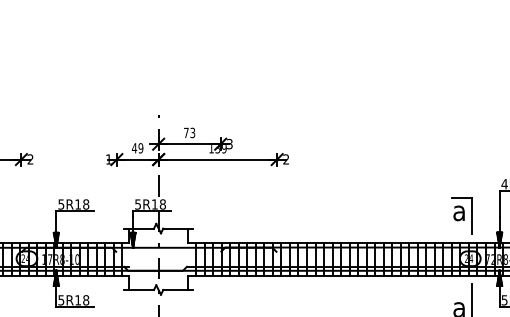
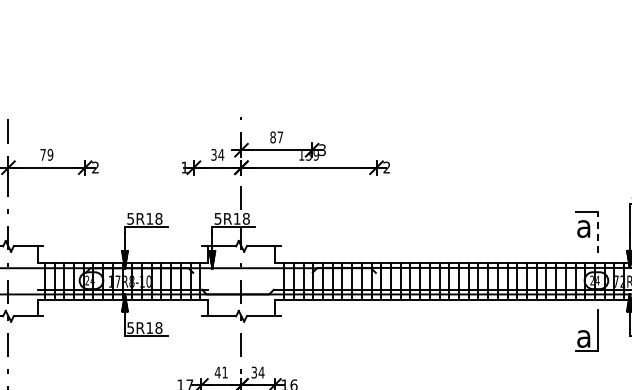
text: (189, 133) -> (276, 137), 73 -> 87
text: (137, 147) -> (217, 154), 49 -> 34
line: (472, 216) -> (598, 232), solid -> dashed

